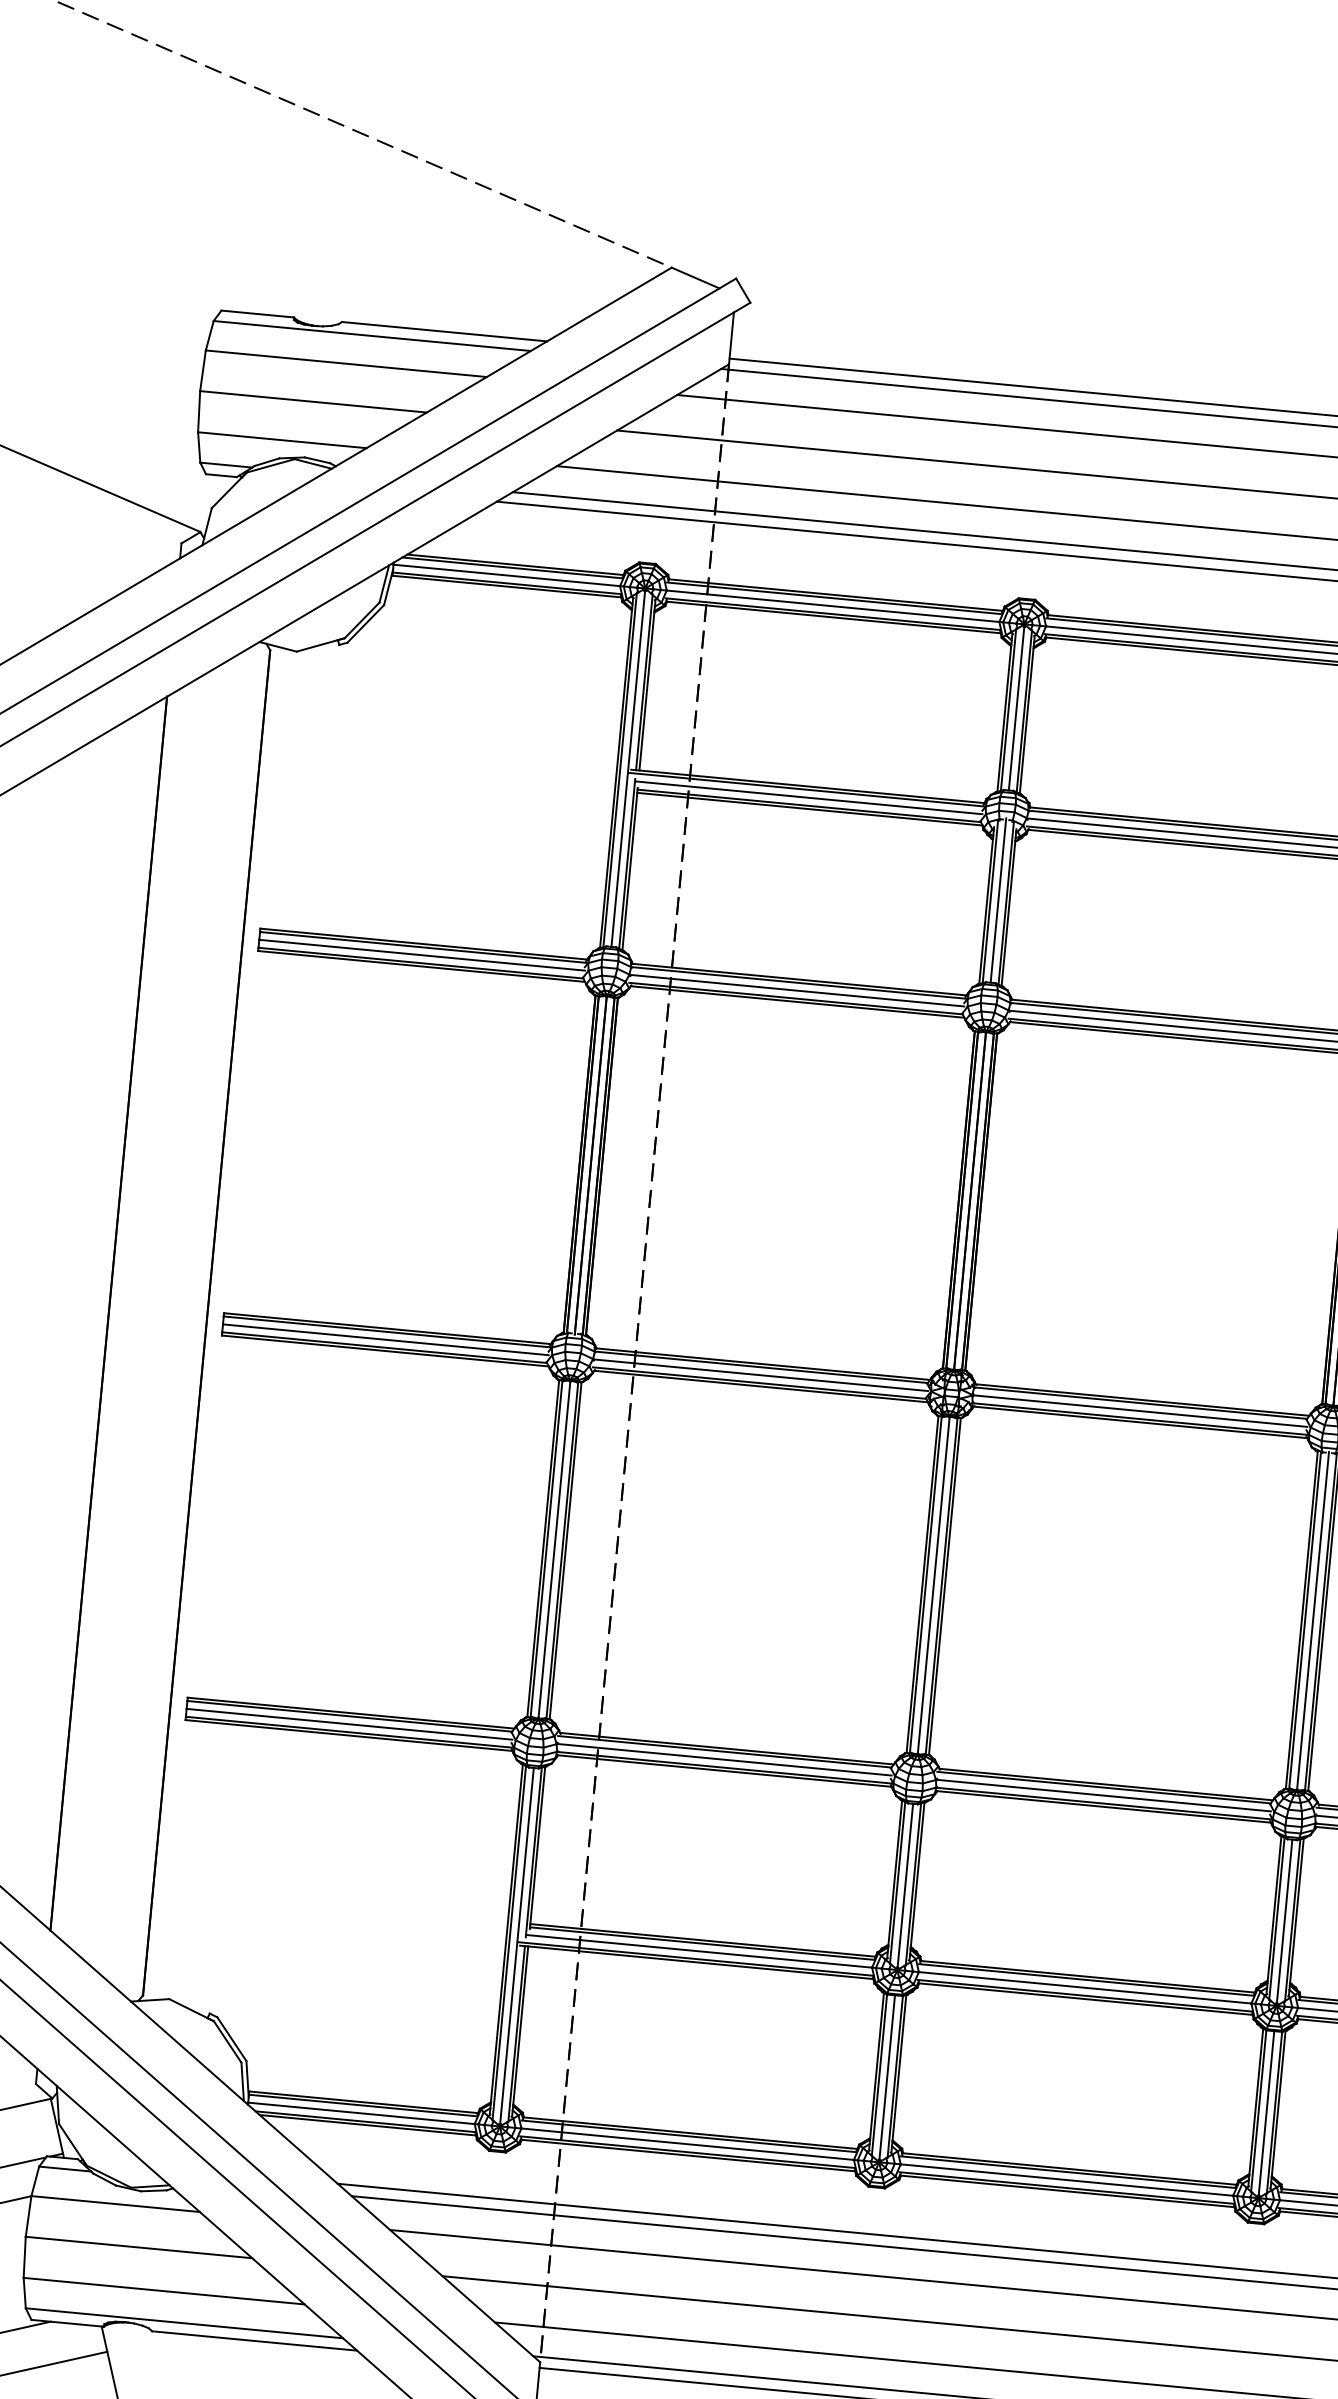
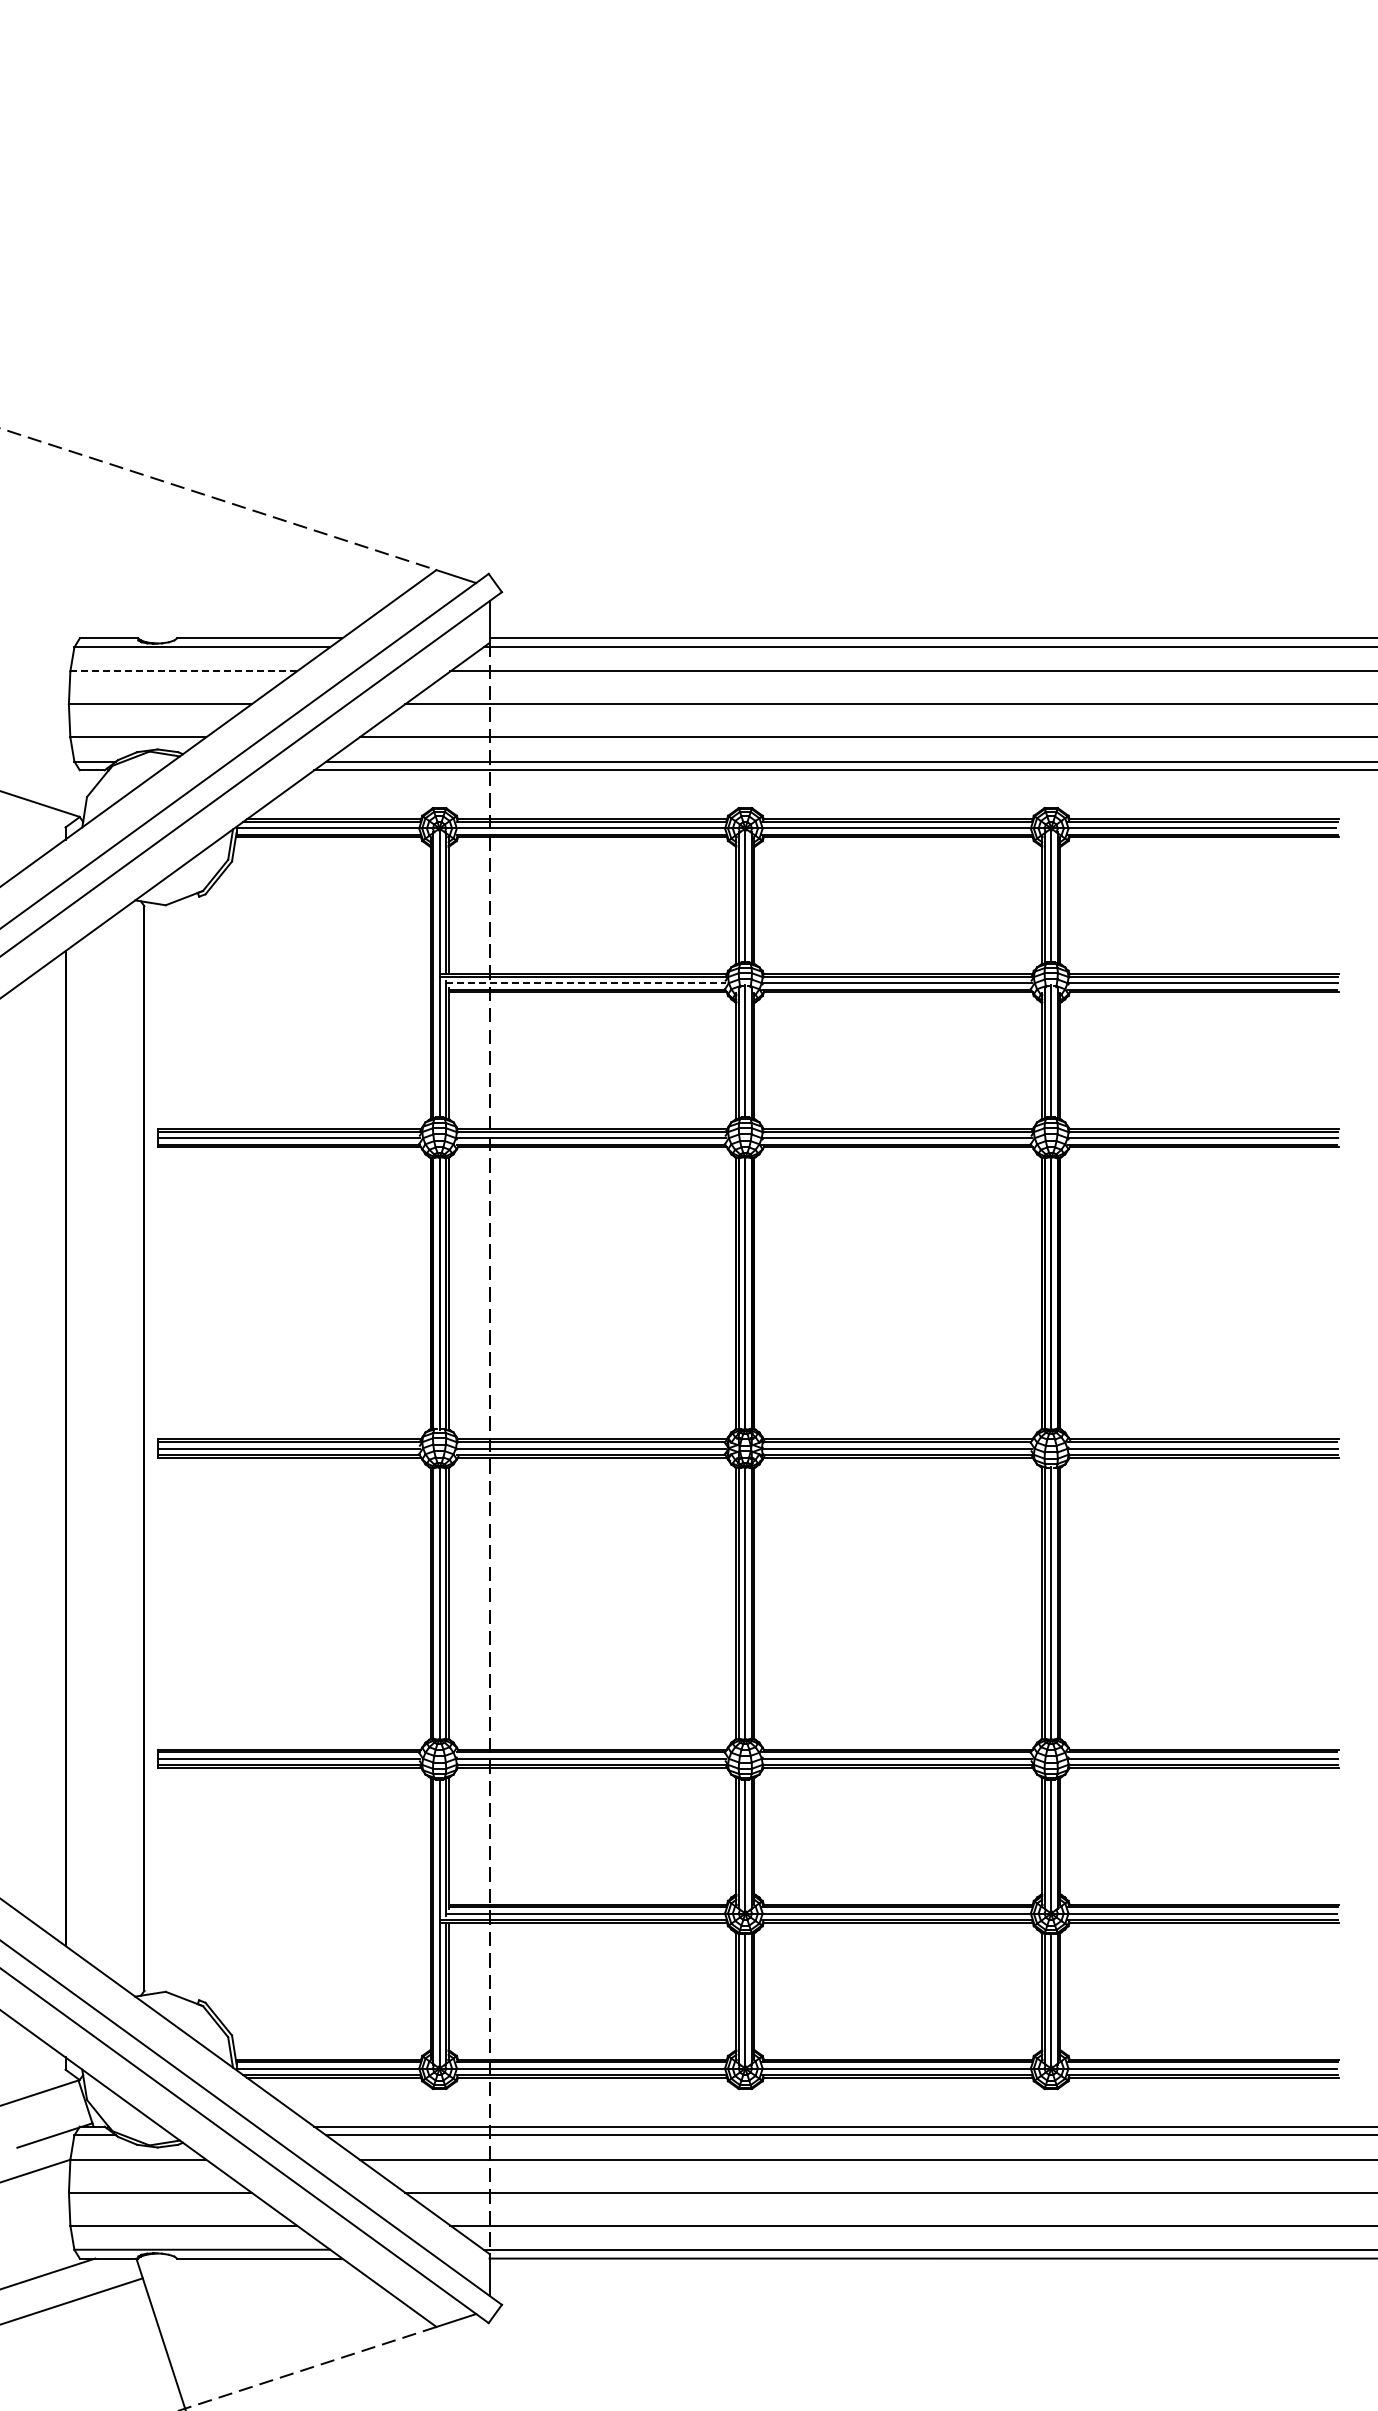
line: (347, 363) -> (184, 671), solid -> dashed
line: (809, 797) -> (586, 983), solid -> dashed

